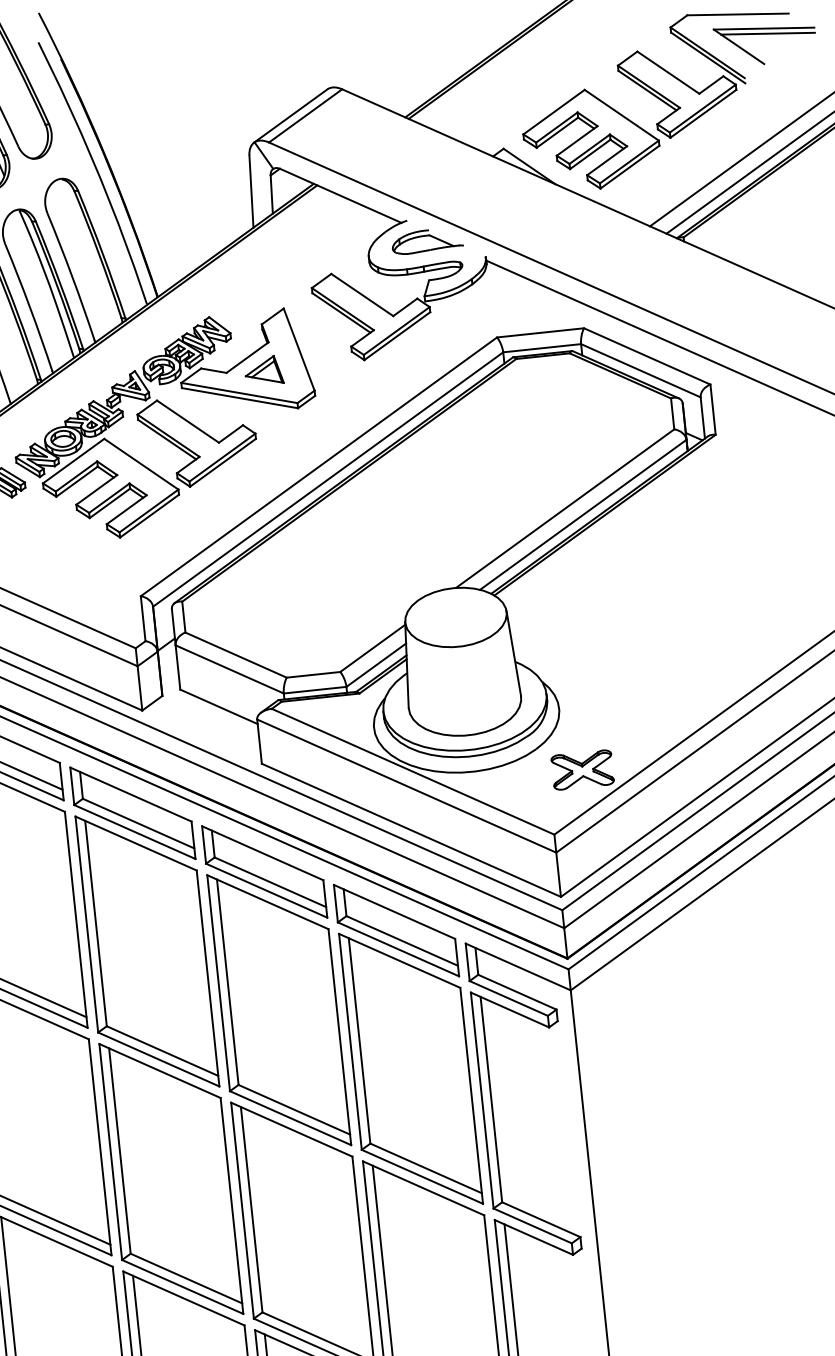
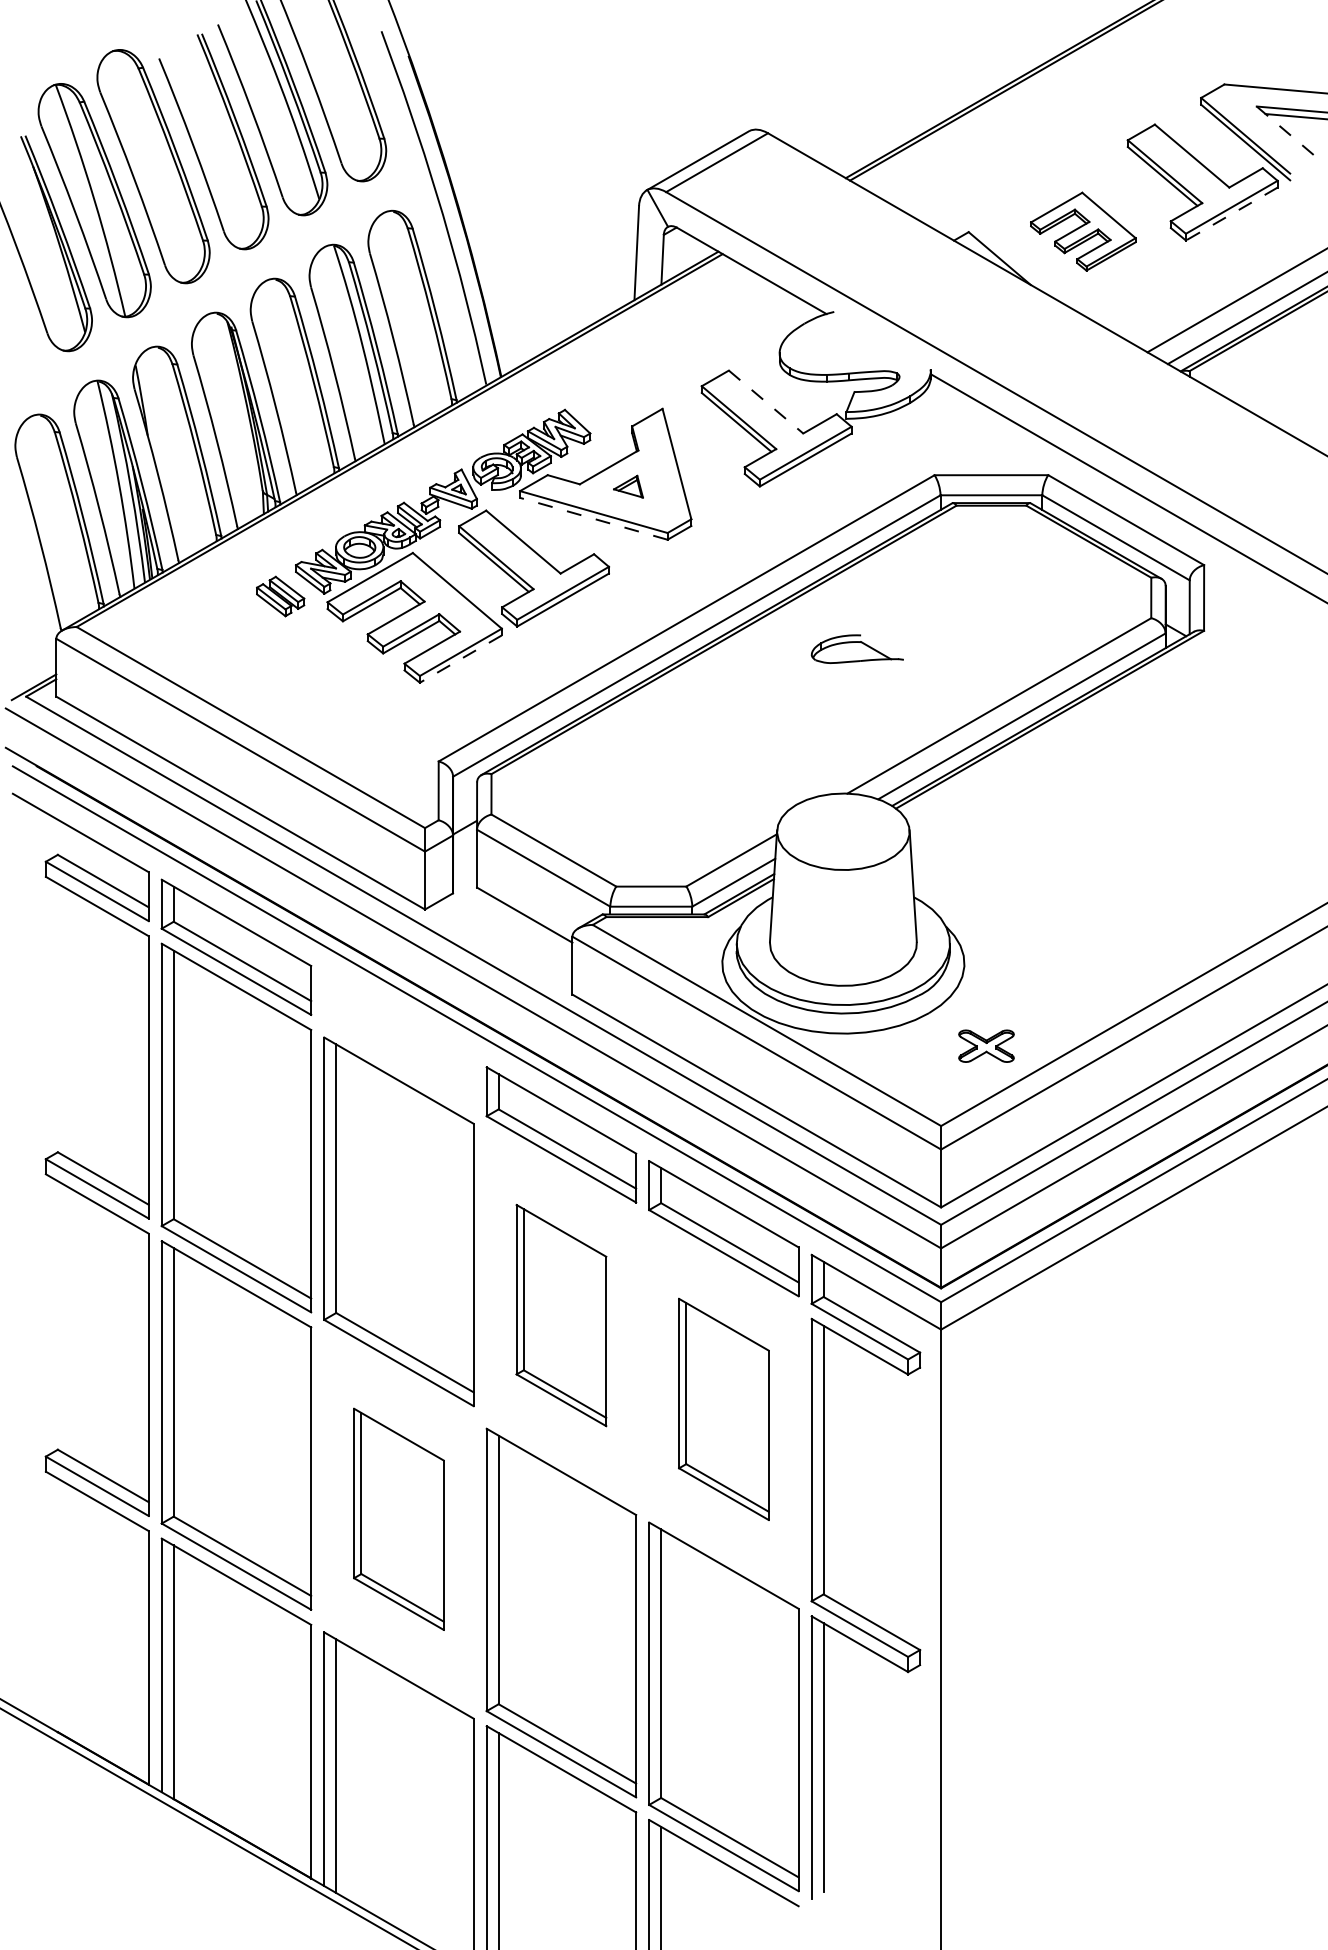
line: (738, 47) -> (1286, 132), solid -> dashed
line: (703, 114) -> (1231, 214), solid -> dashed
part: (591, 139) -> (1083, 231), size x0.6
part: (426, 240) -> (856, 648), moved
line: (362, 295) -> (766, 402), solid -> dashed
part: (263, 370) -> (628, 486), size x0.6
line: (239, 397) -> (593, 518), solid -> dashed
line: (149, 516) -> (460, 659), solid -> dashed
part: (582, 769) -> (986, 1045), size x0.7
part: (132, 812) -> (398, 1040), removed
part: (279, 1010) -> (561, 1315), size x0.6
part: (410, 1068) -> (723, 1409), size x0.6
part: (171, 1179) -> (398, 1519), size x0.6

